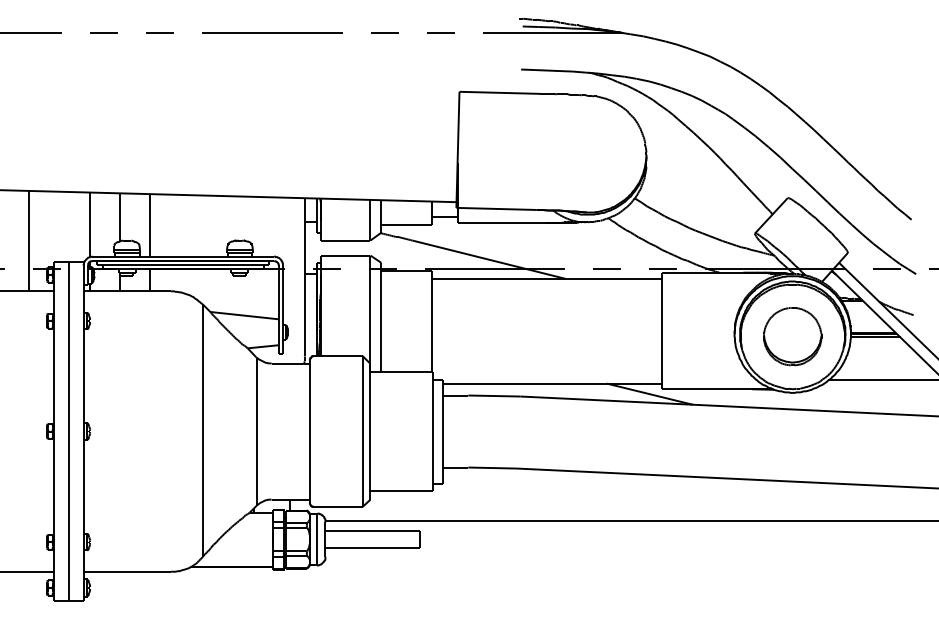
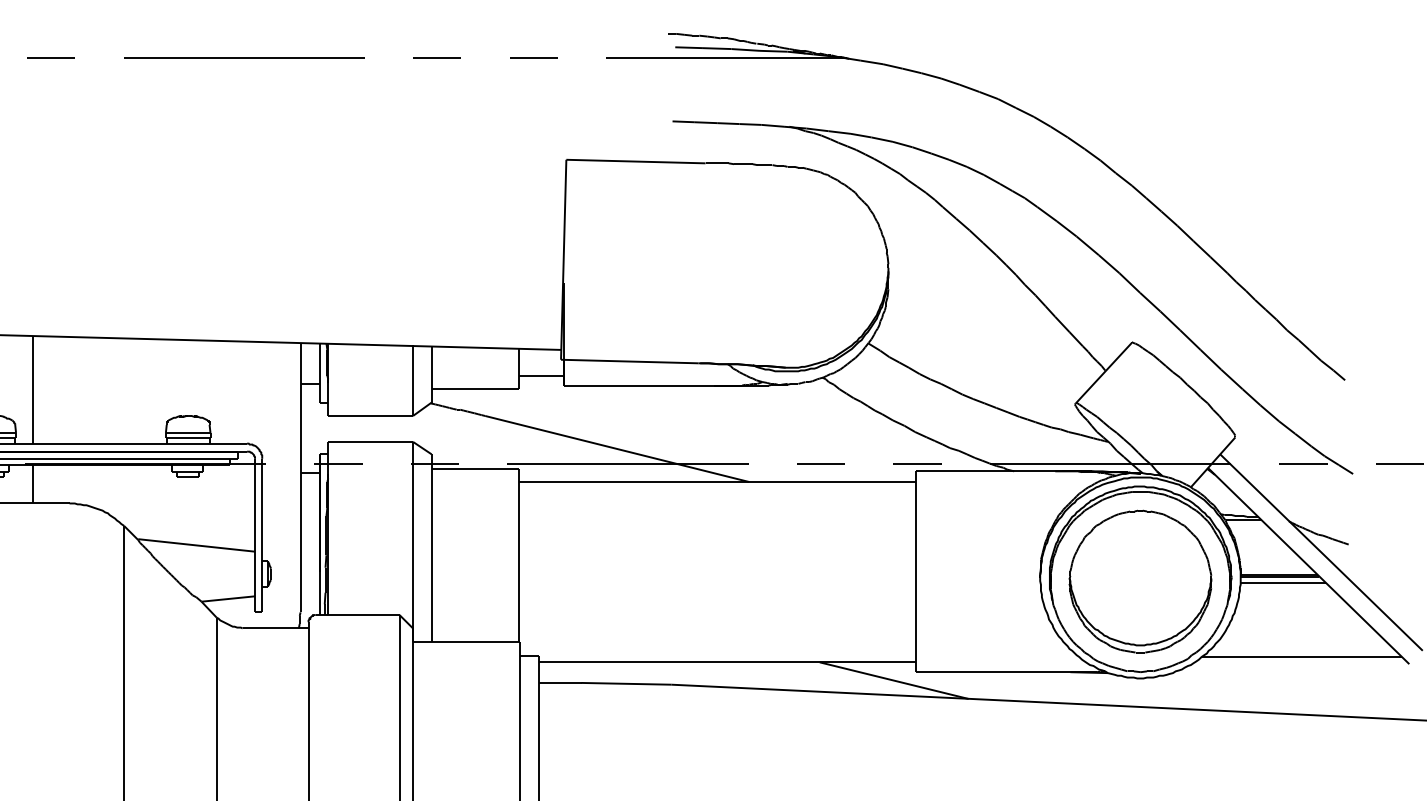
part: (792, 336) -> (1139, 581), size x1.43

